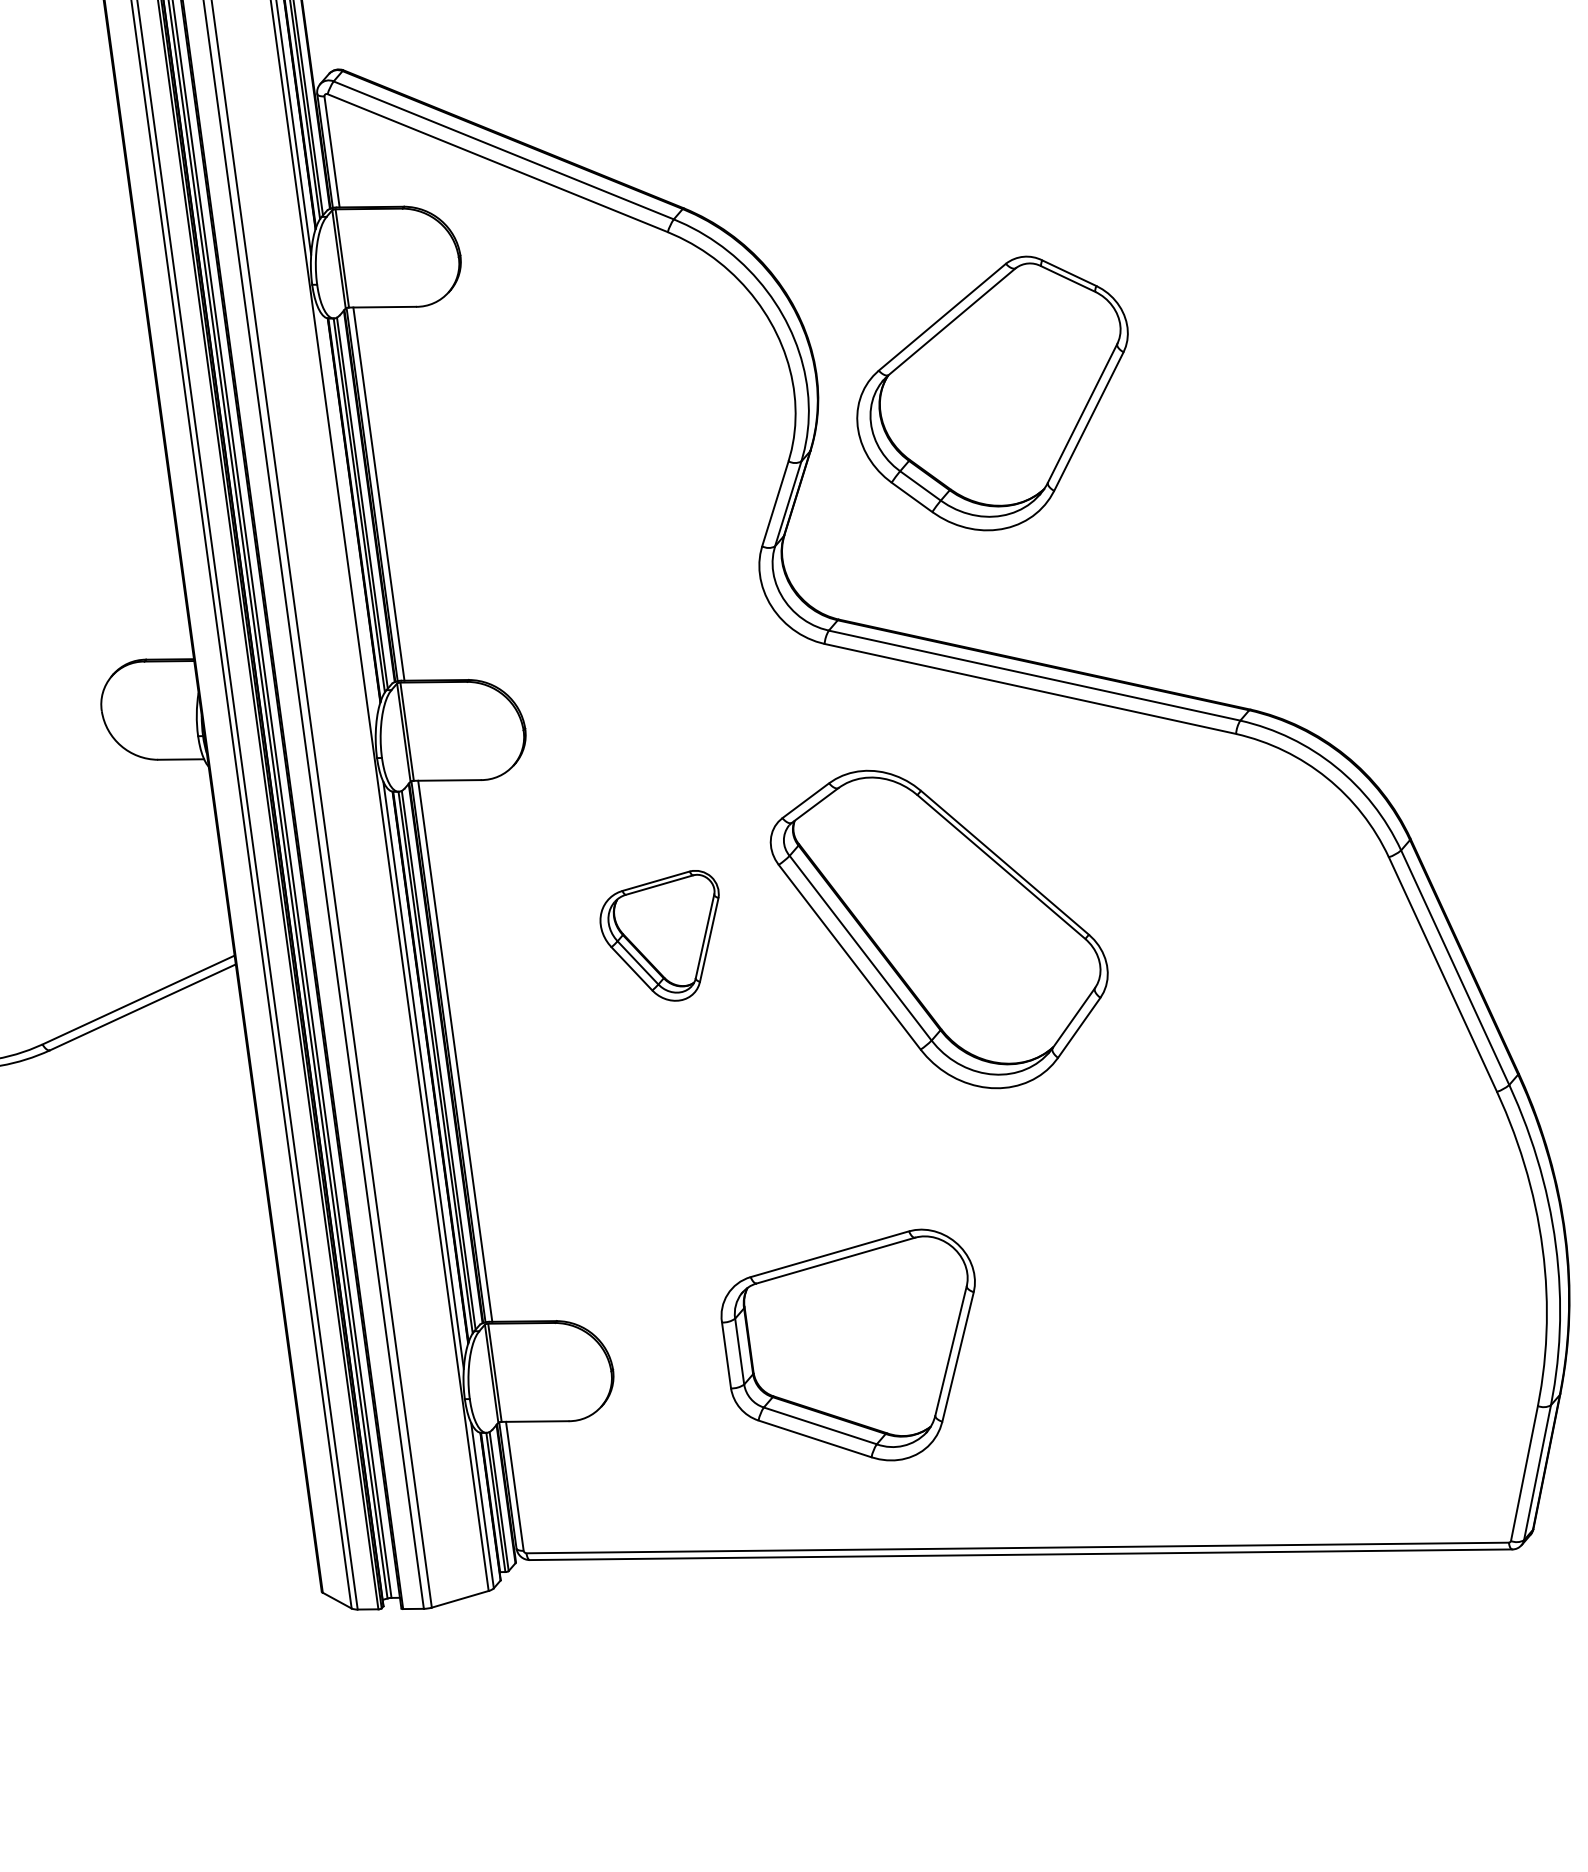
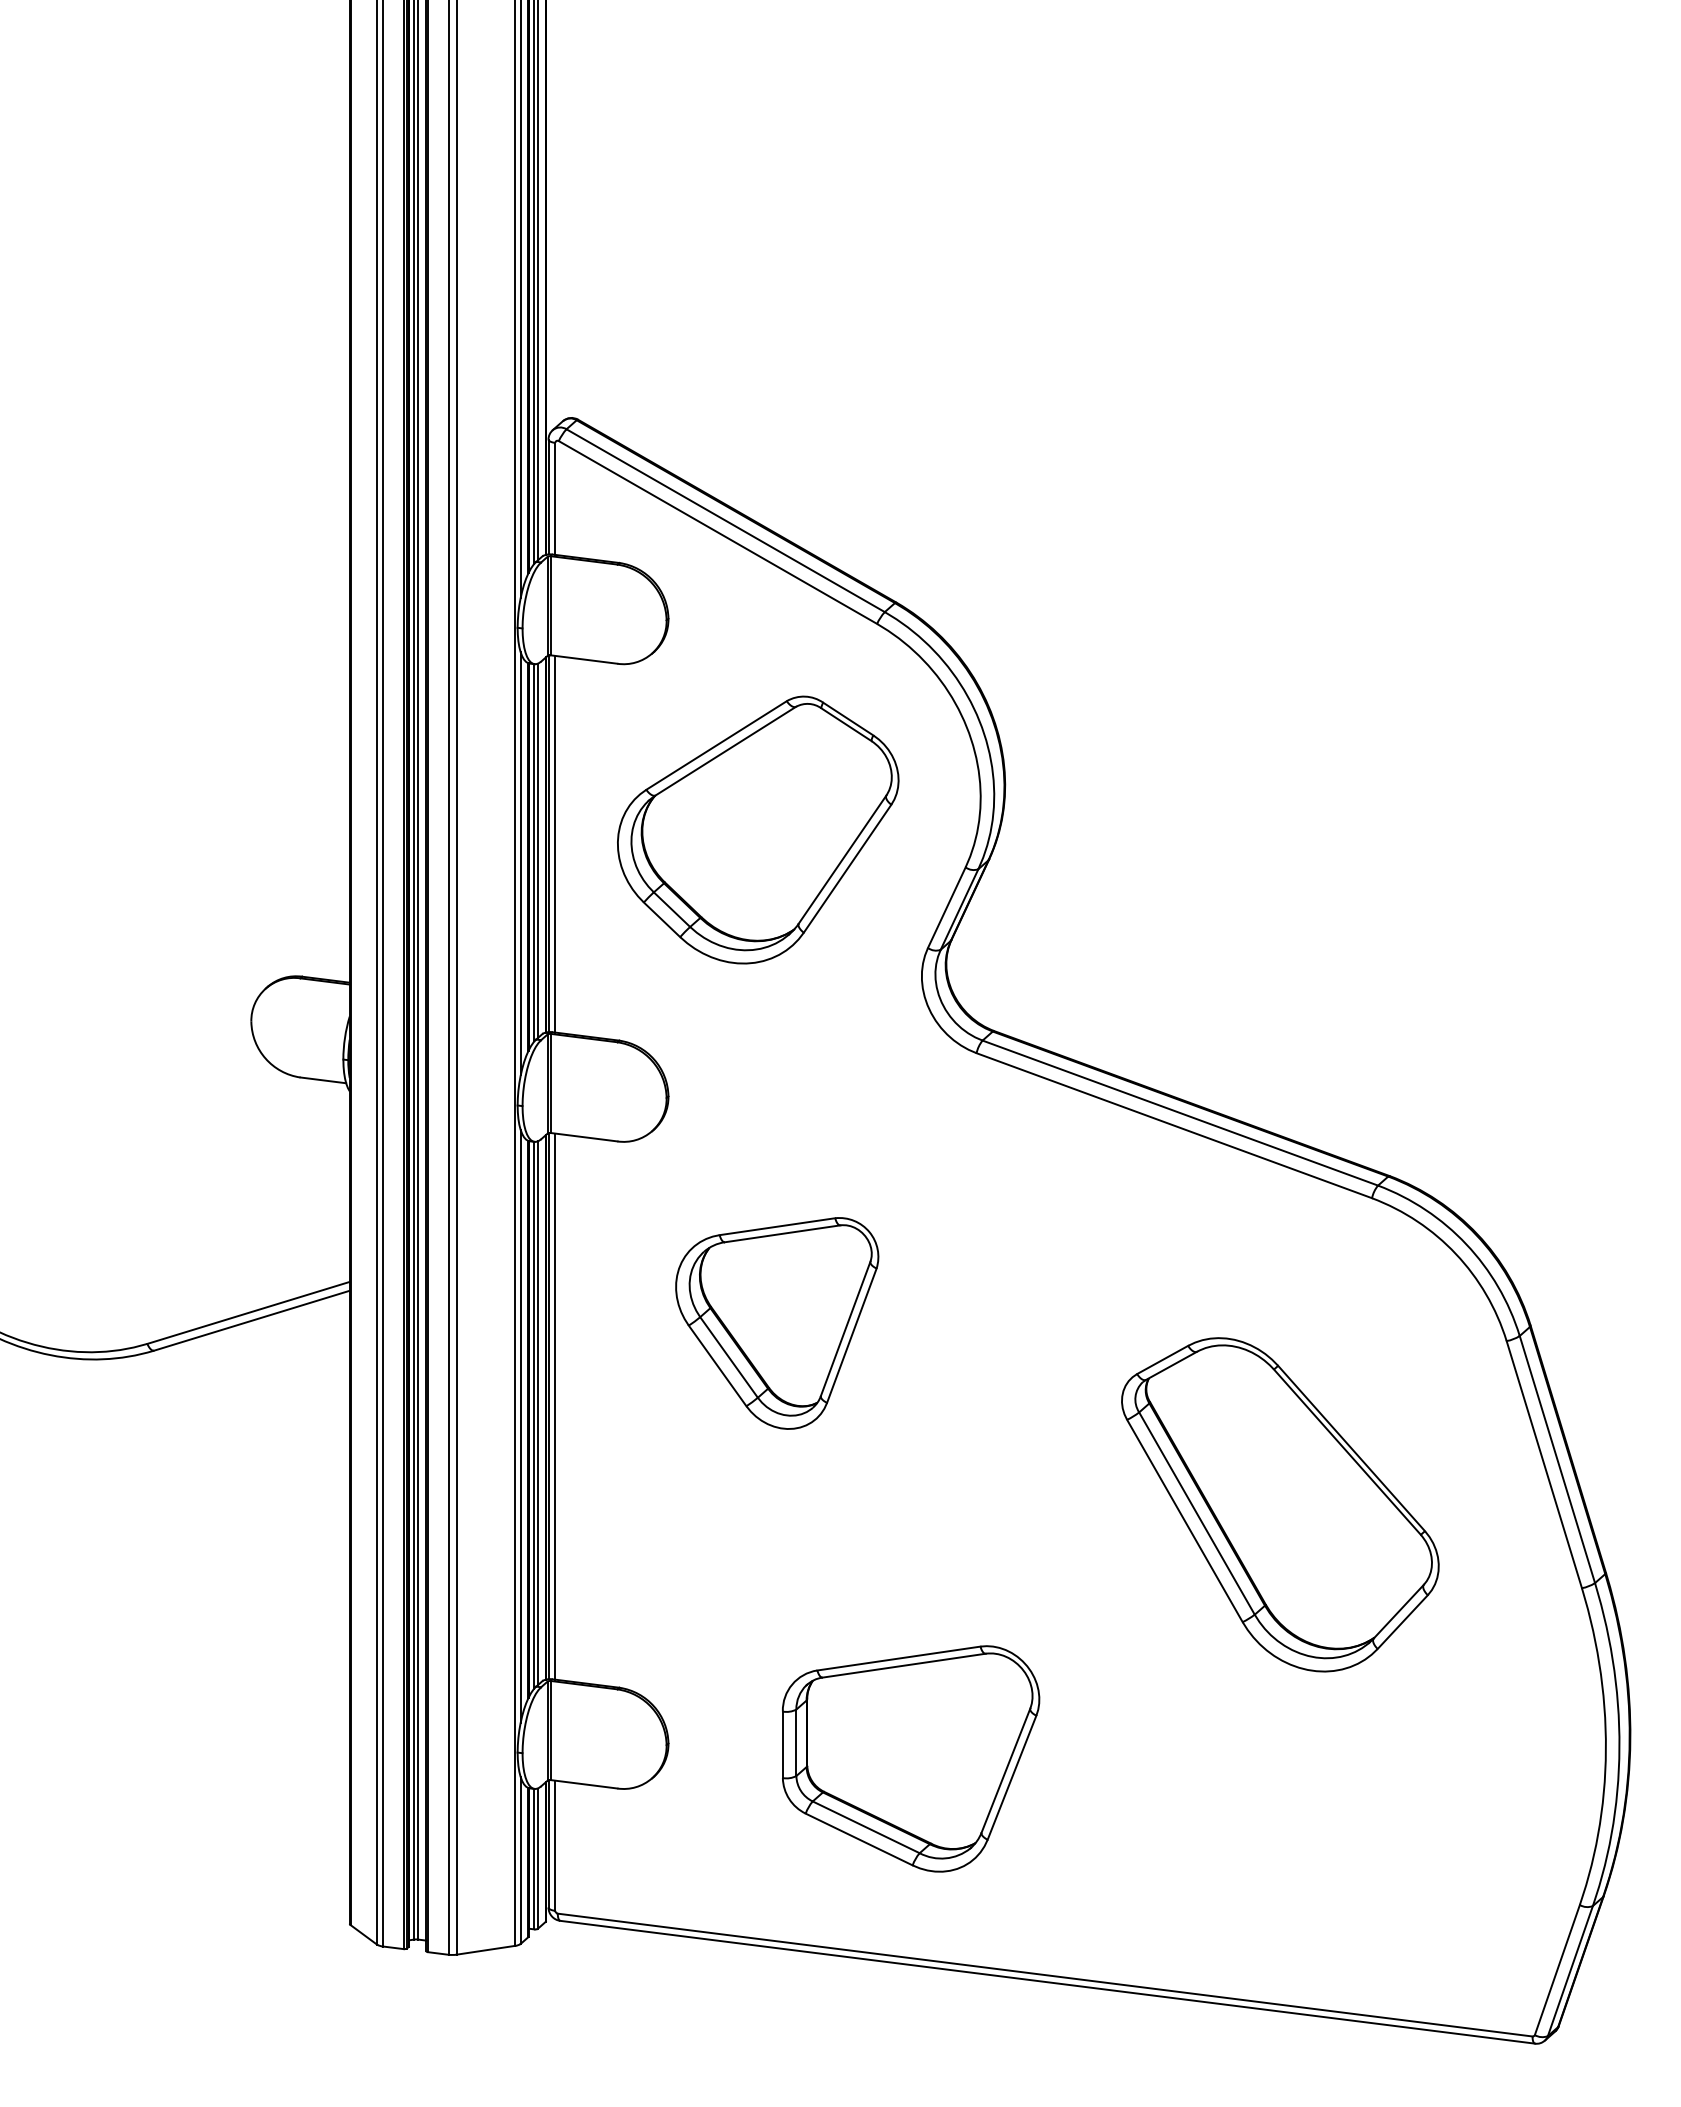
part: (995, 394) -> (758, 829), moved
line: (347, 517) -> (520, 863), added
part: (942, 927) -> (1280, 1504), moved
part: (664, 938) -> (777, 1323), size x1.67

